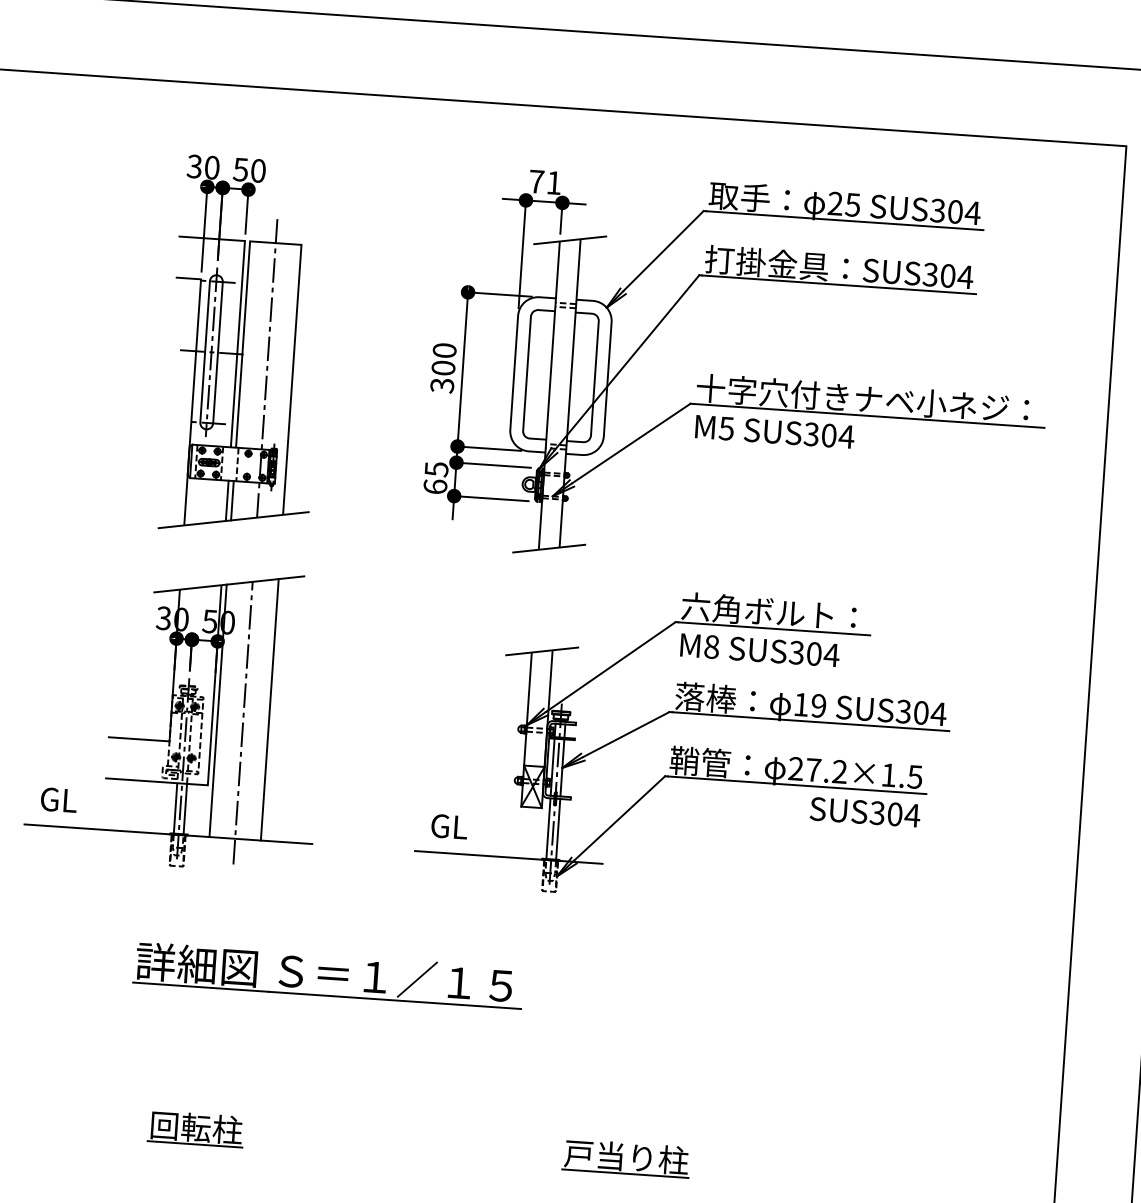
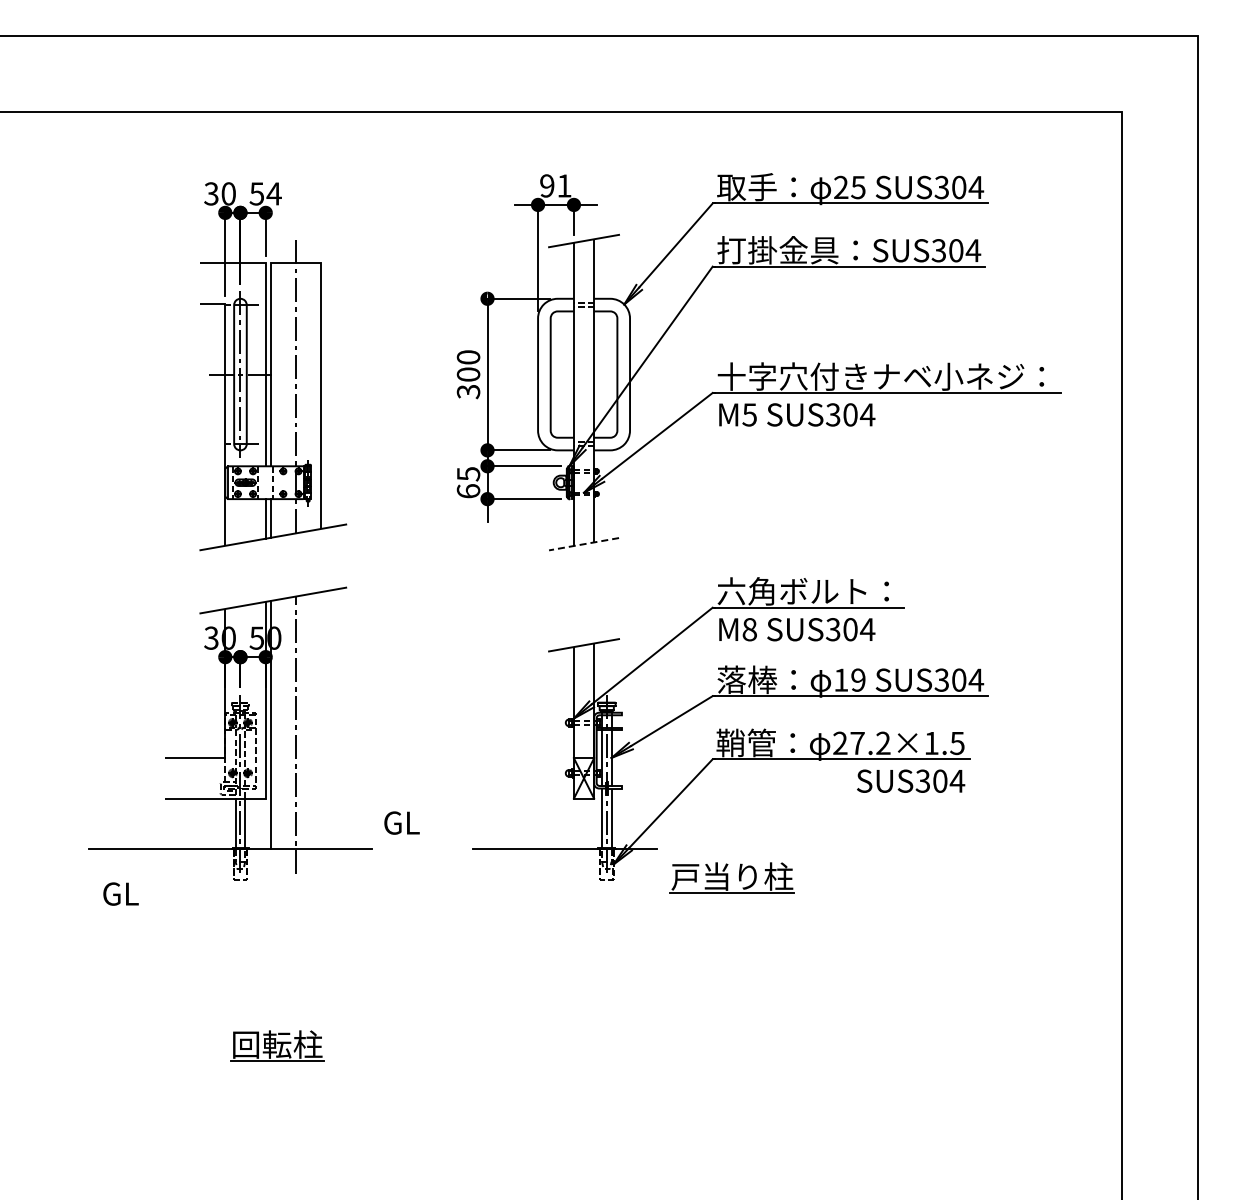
text: (257, 170) -> (273, 193), 50 -> 54
text: (536, 181) -> (547, 185), 71 -> 91
line: (549, 548) -> (584, 544), solid -> dashed
line: (269, 709) -> (321, 720), removed
text: (58, 799) -> (120, 893), moved
text: (449, 826) -> (401, 822), moved
part: (328, 975) -> (396, 976), removed
part: (196, 1128) -> (277, 1045), moved
part: (625, 1157) -> (731, 877), moved

